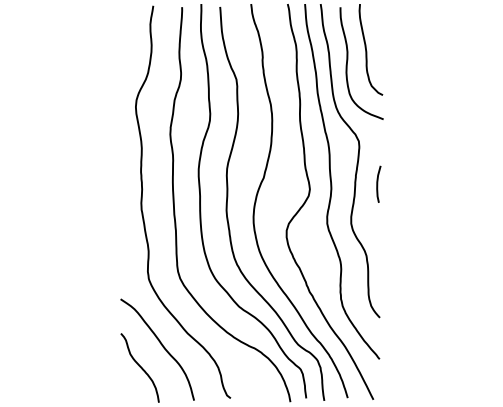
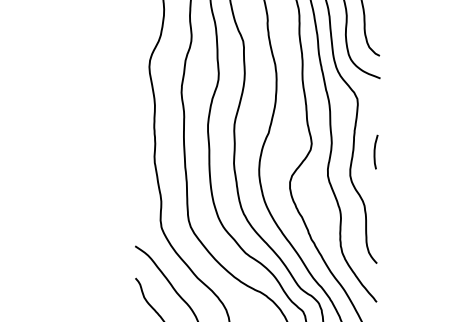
curve: (378, 183) -> (375, 151), moved

